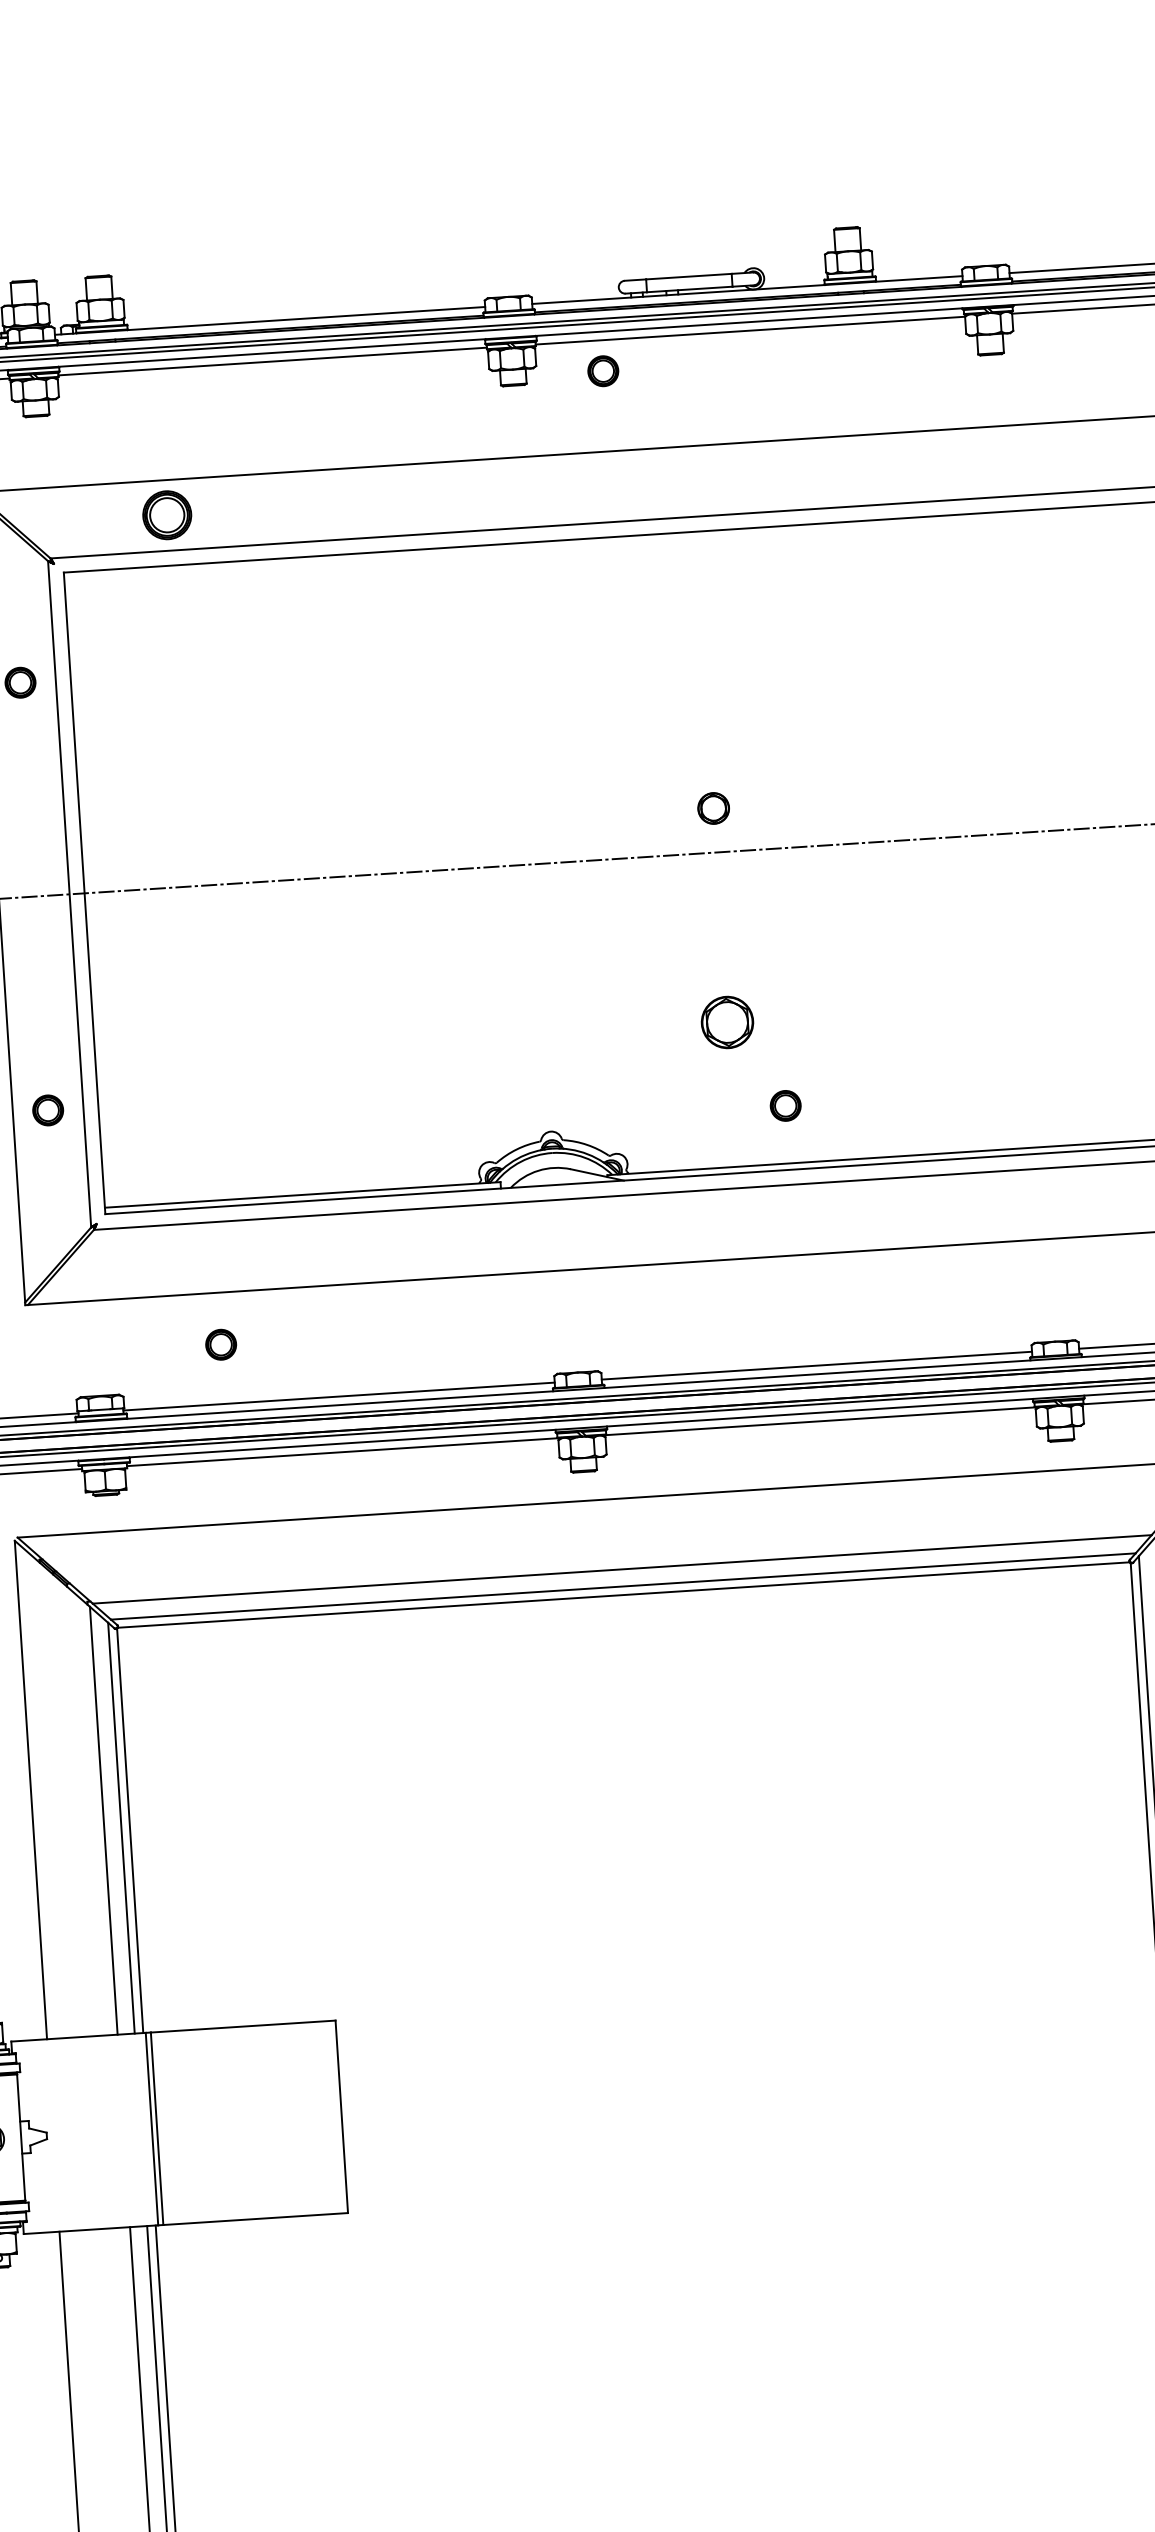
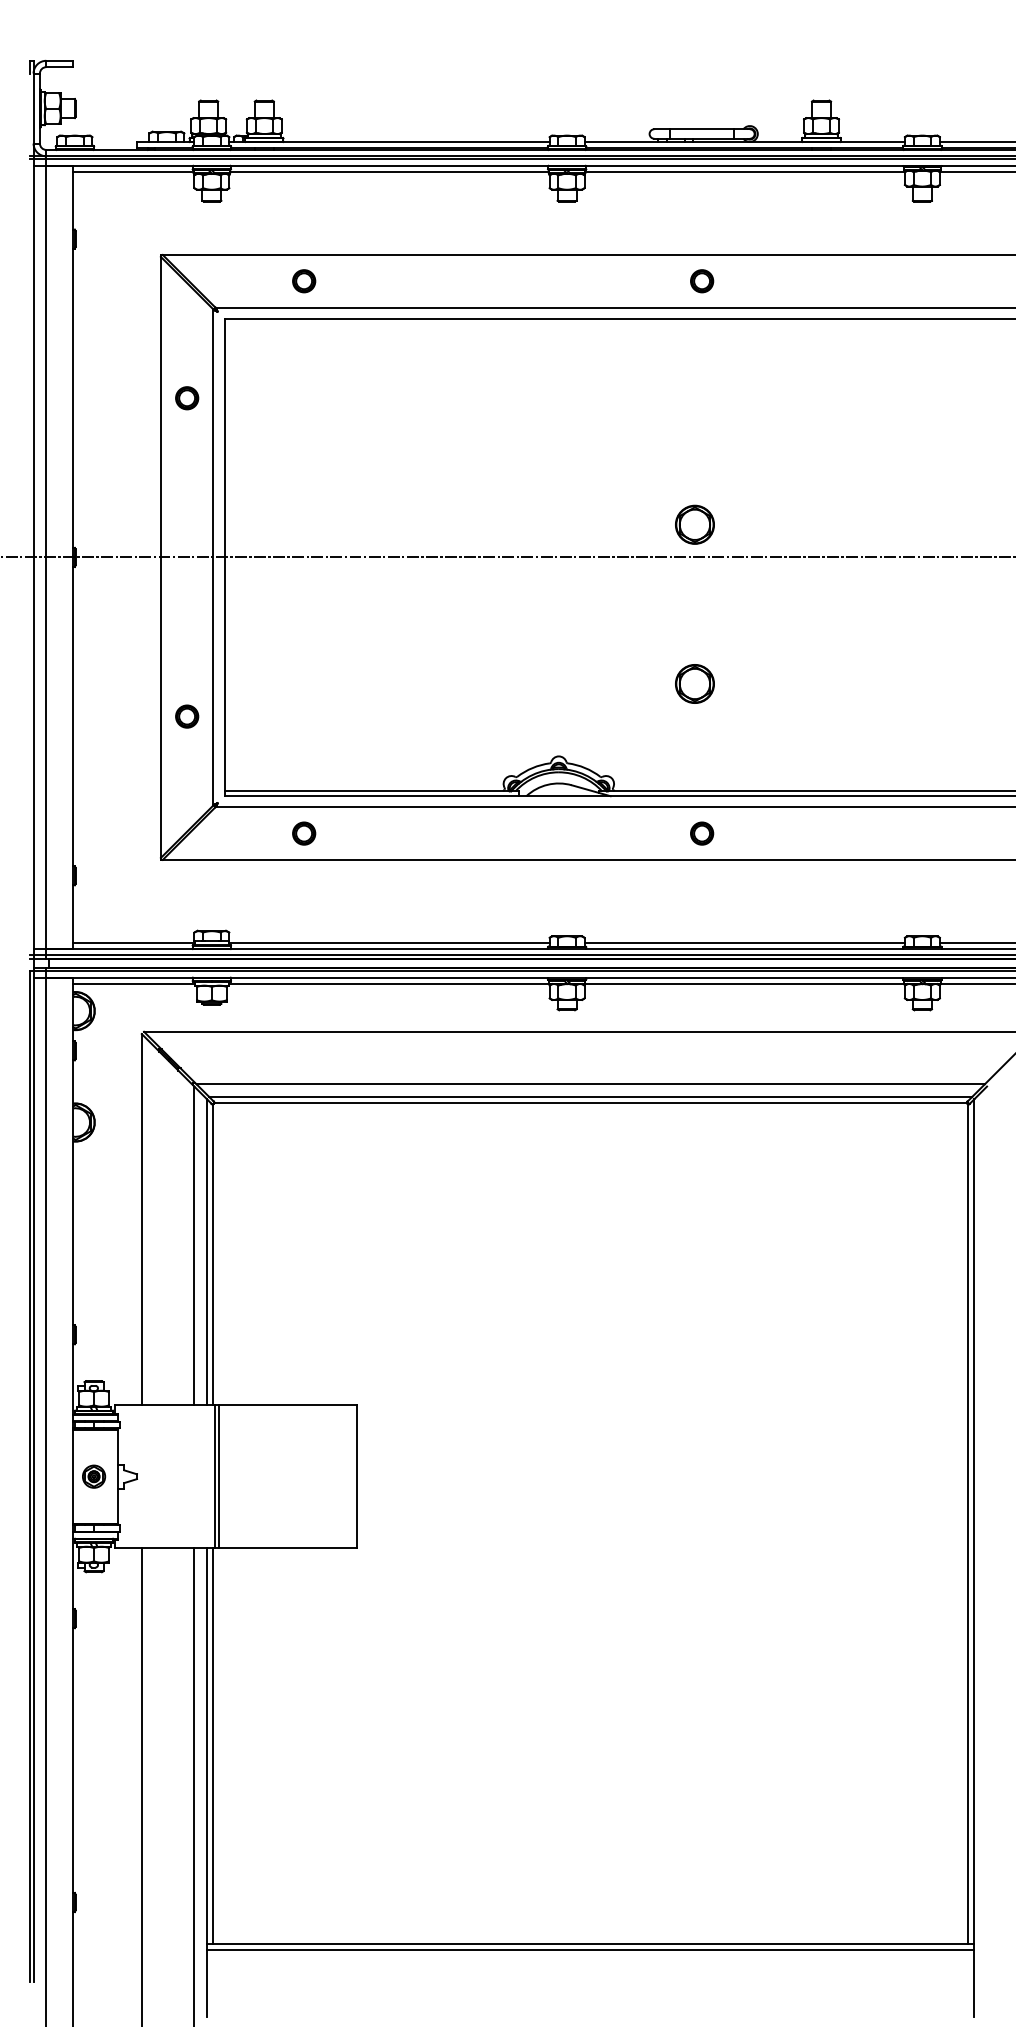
part: (603, 371) -> (702, 281), moved
part: (167, 515) -> (304, 281), size x0.62
part: (713, 808) -> (694, 524), size x1.67
part: (786, 1105) -> (702, 833), moved
part: (221, 1344) -> (304, 833), moved

